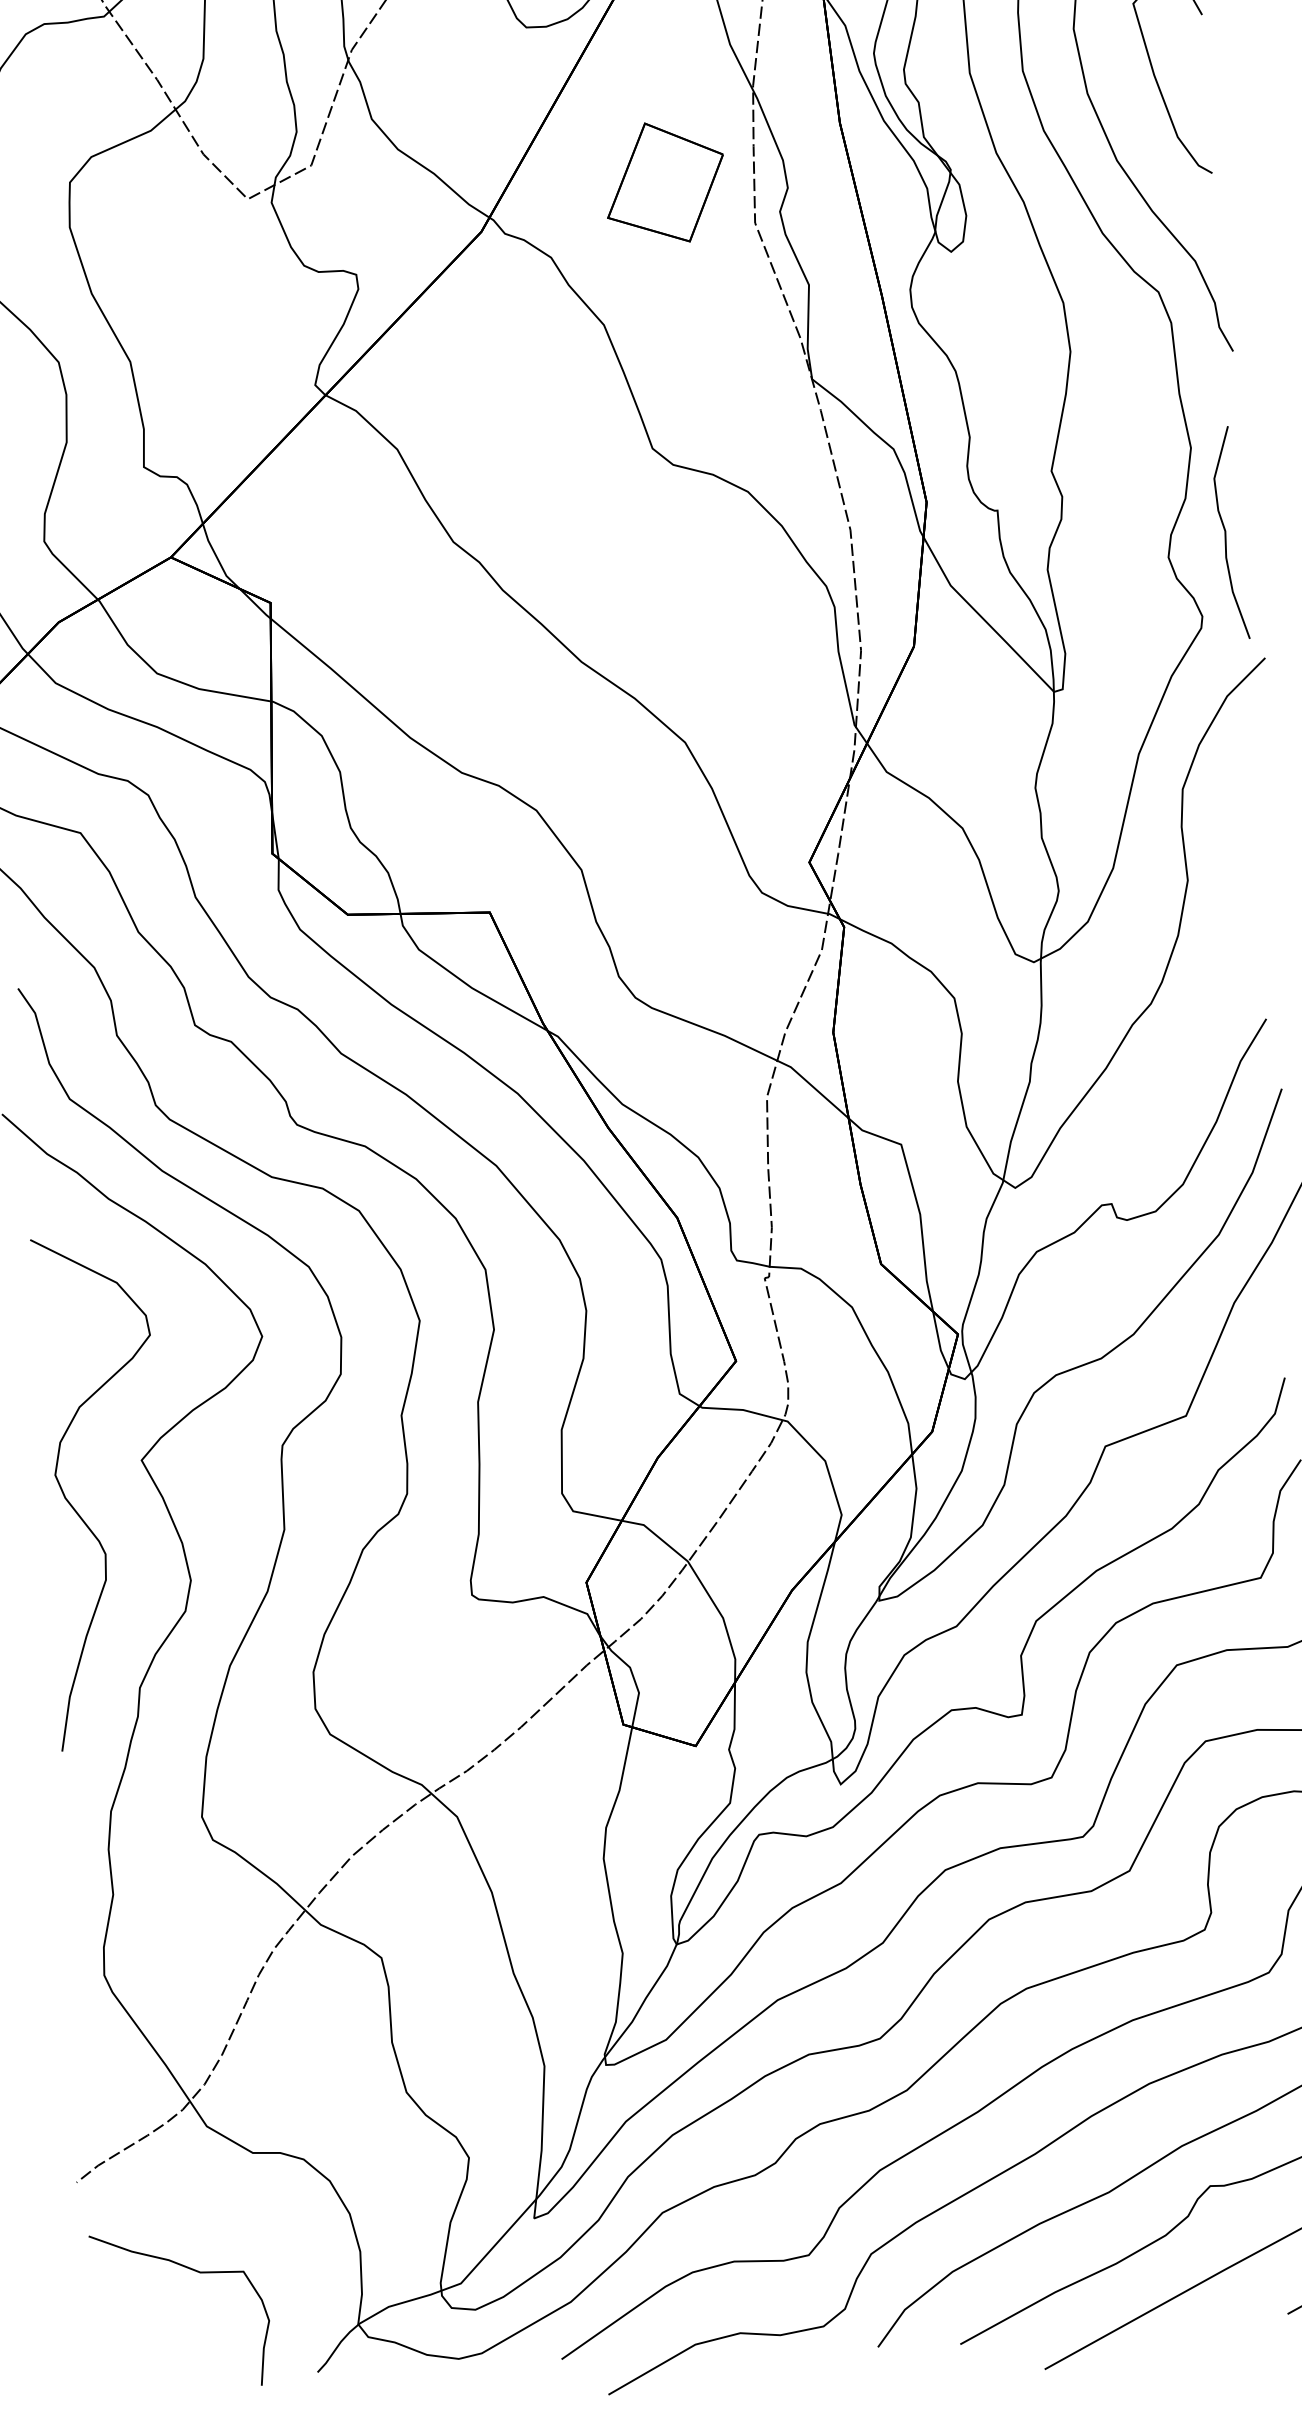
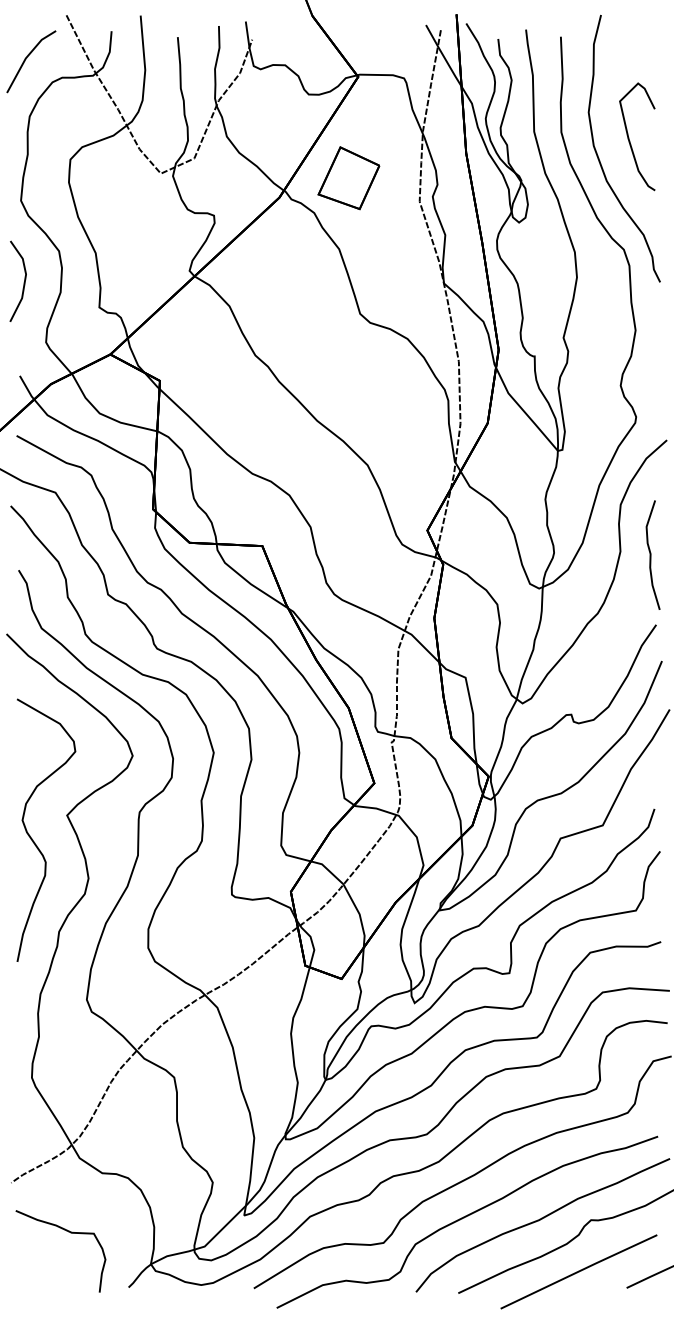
part: (664, 183) -> (348, 178), moved
curve: (1227, 531) -> (651, 554), moved

